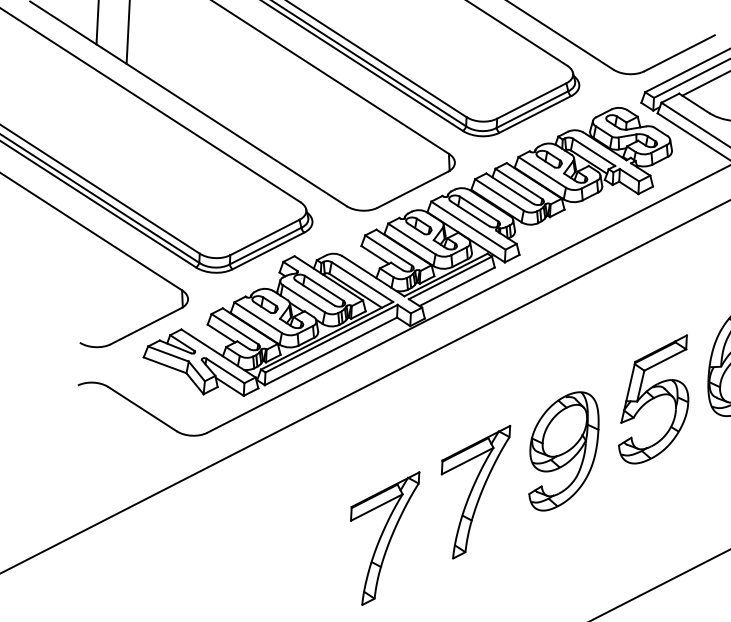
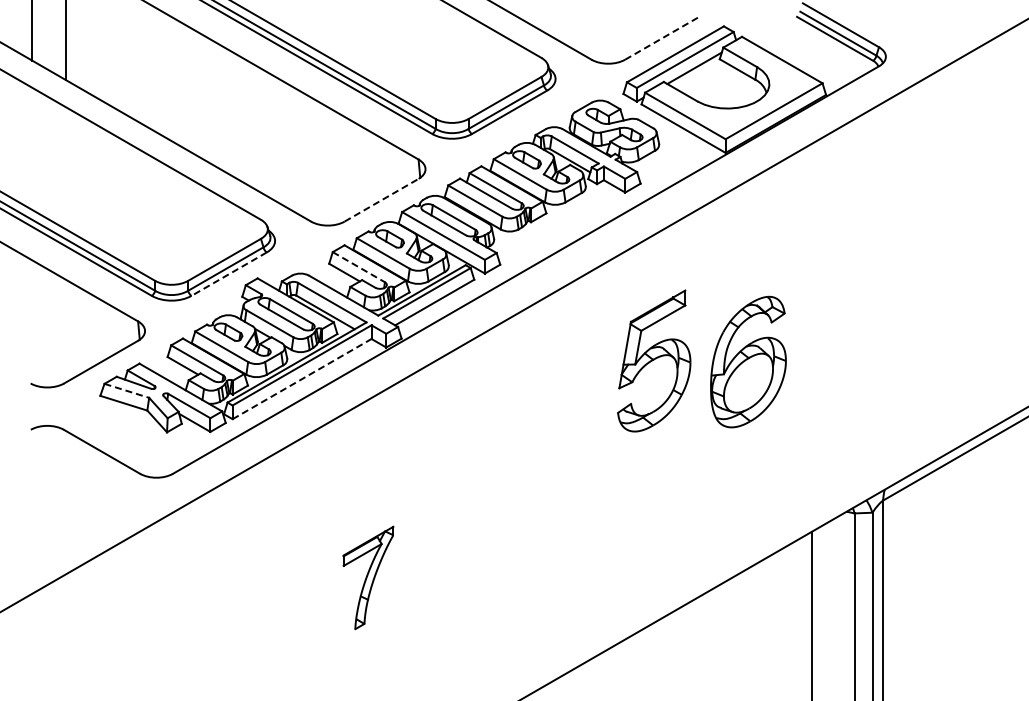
line: (680, 53) -> (662, 38), solid -> dashed
line: (412, 189) -> (381, 200), solid -> dashed
line: (389, 250) -> (359, 267), solid -> dashed
line: (267, 251) -> (228, 274), solid -> dashed
line: (331, 350) -> (302, 378), solid -> dashed
line: (169, 354) -> (127, 391), solid -> dashed
part: (655, 398) -> (654, 360), moved
part: (563, 451) -> (558, 474), removed
part: (473, 491) -> (463, 522), removed
part: (383, 537) -> (368, 577), size x0.7

